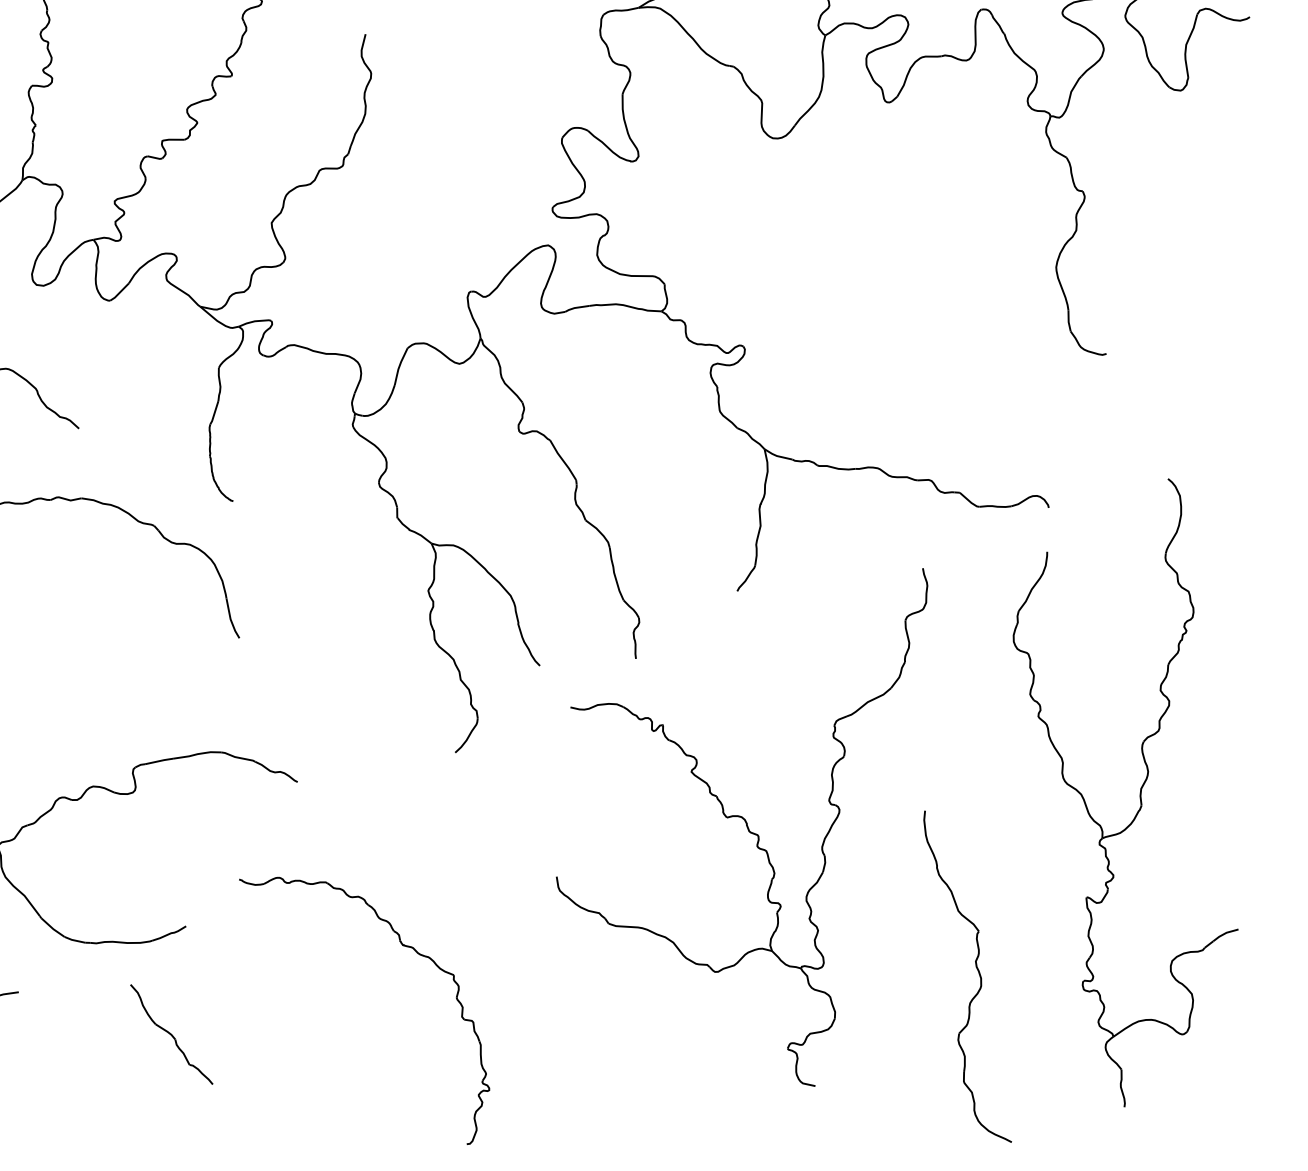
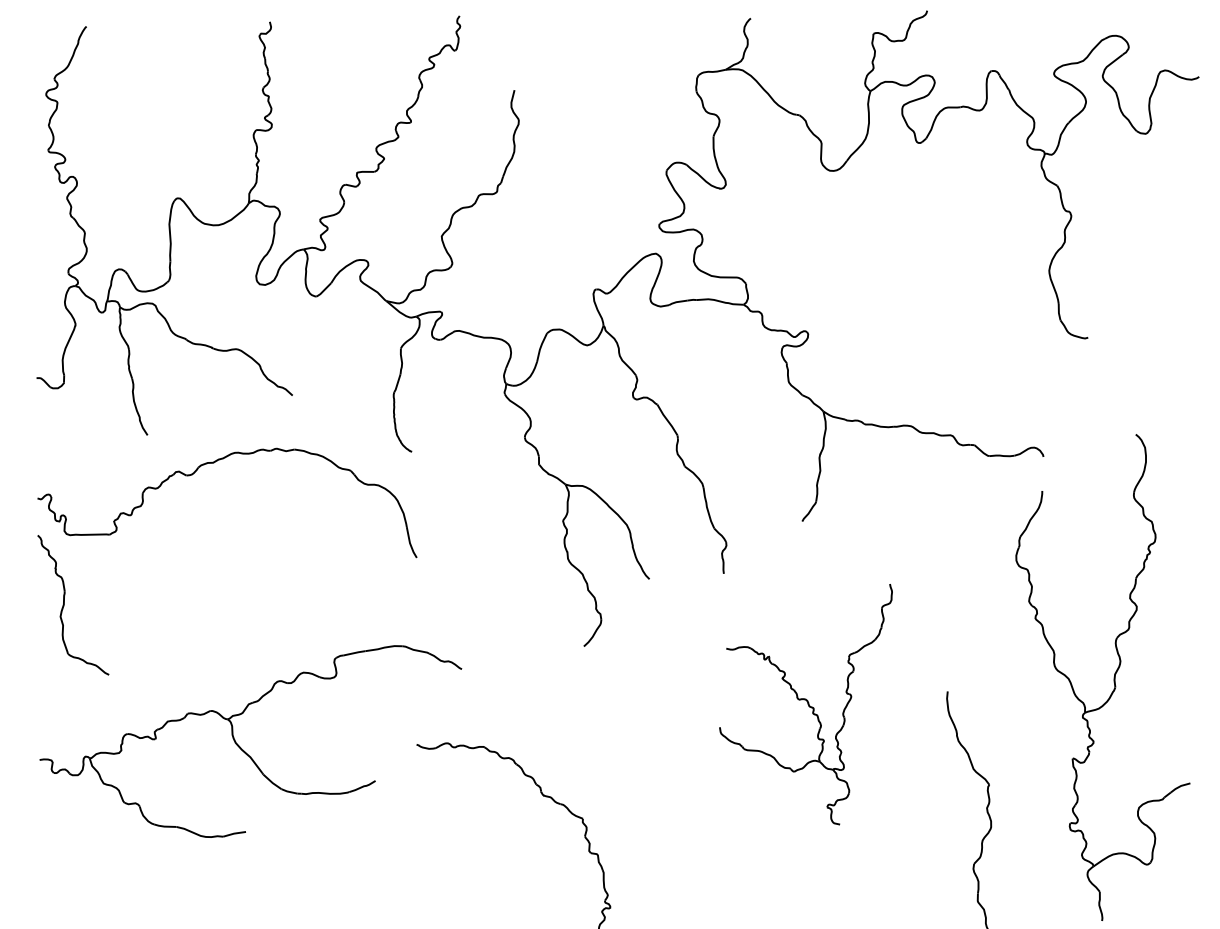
part: (741, 827) -> (805, 704), size x0.6
part: (171, 1034) -> (364, 864), removed

